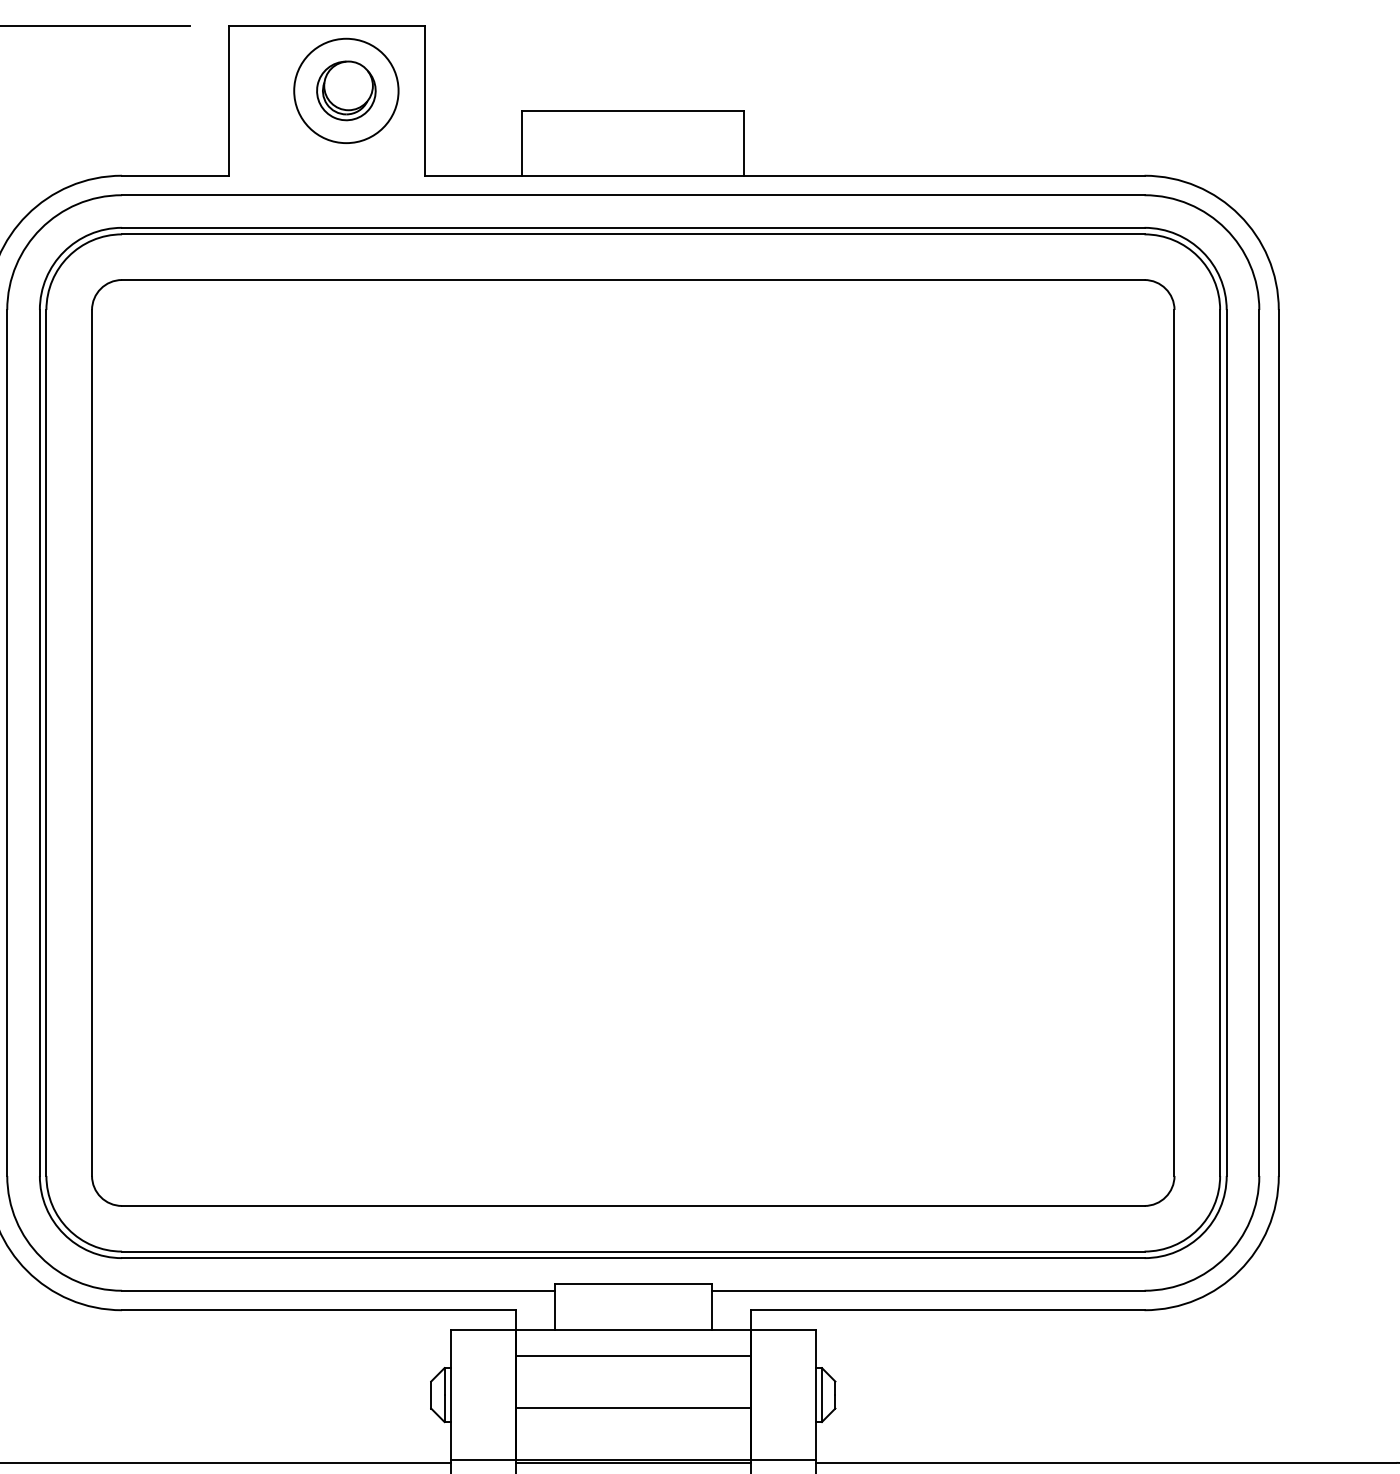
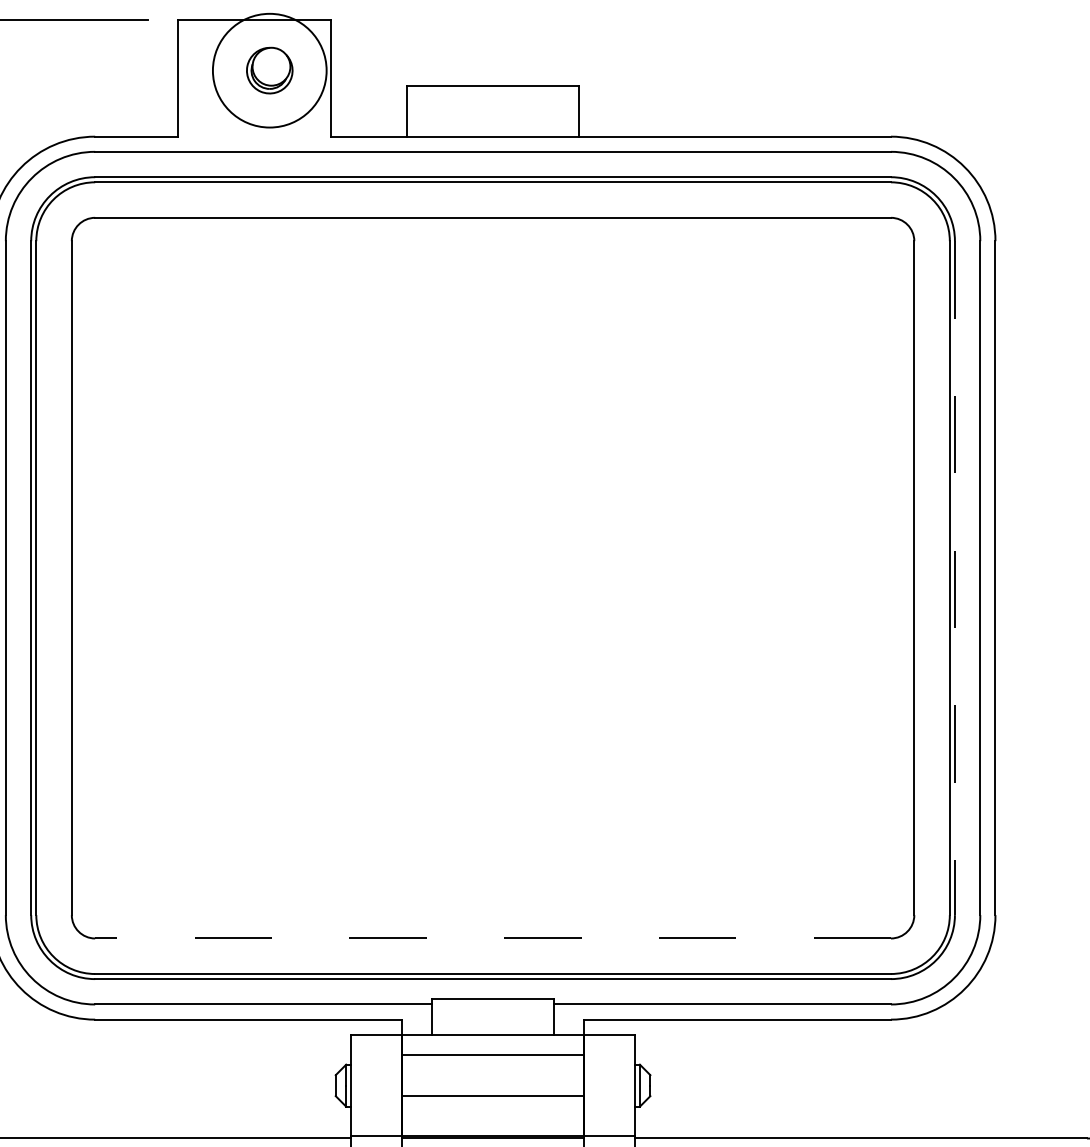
circle: (346, 90) -> (269, 70), size x1.4
line: (1226, 742) -> (954, 577), solid -> dashed
line: (632, 1205) -> (492, 938), solid -> dashed

